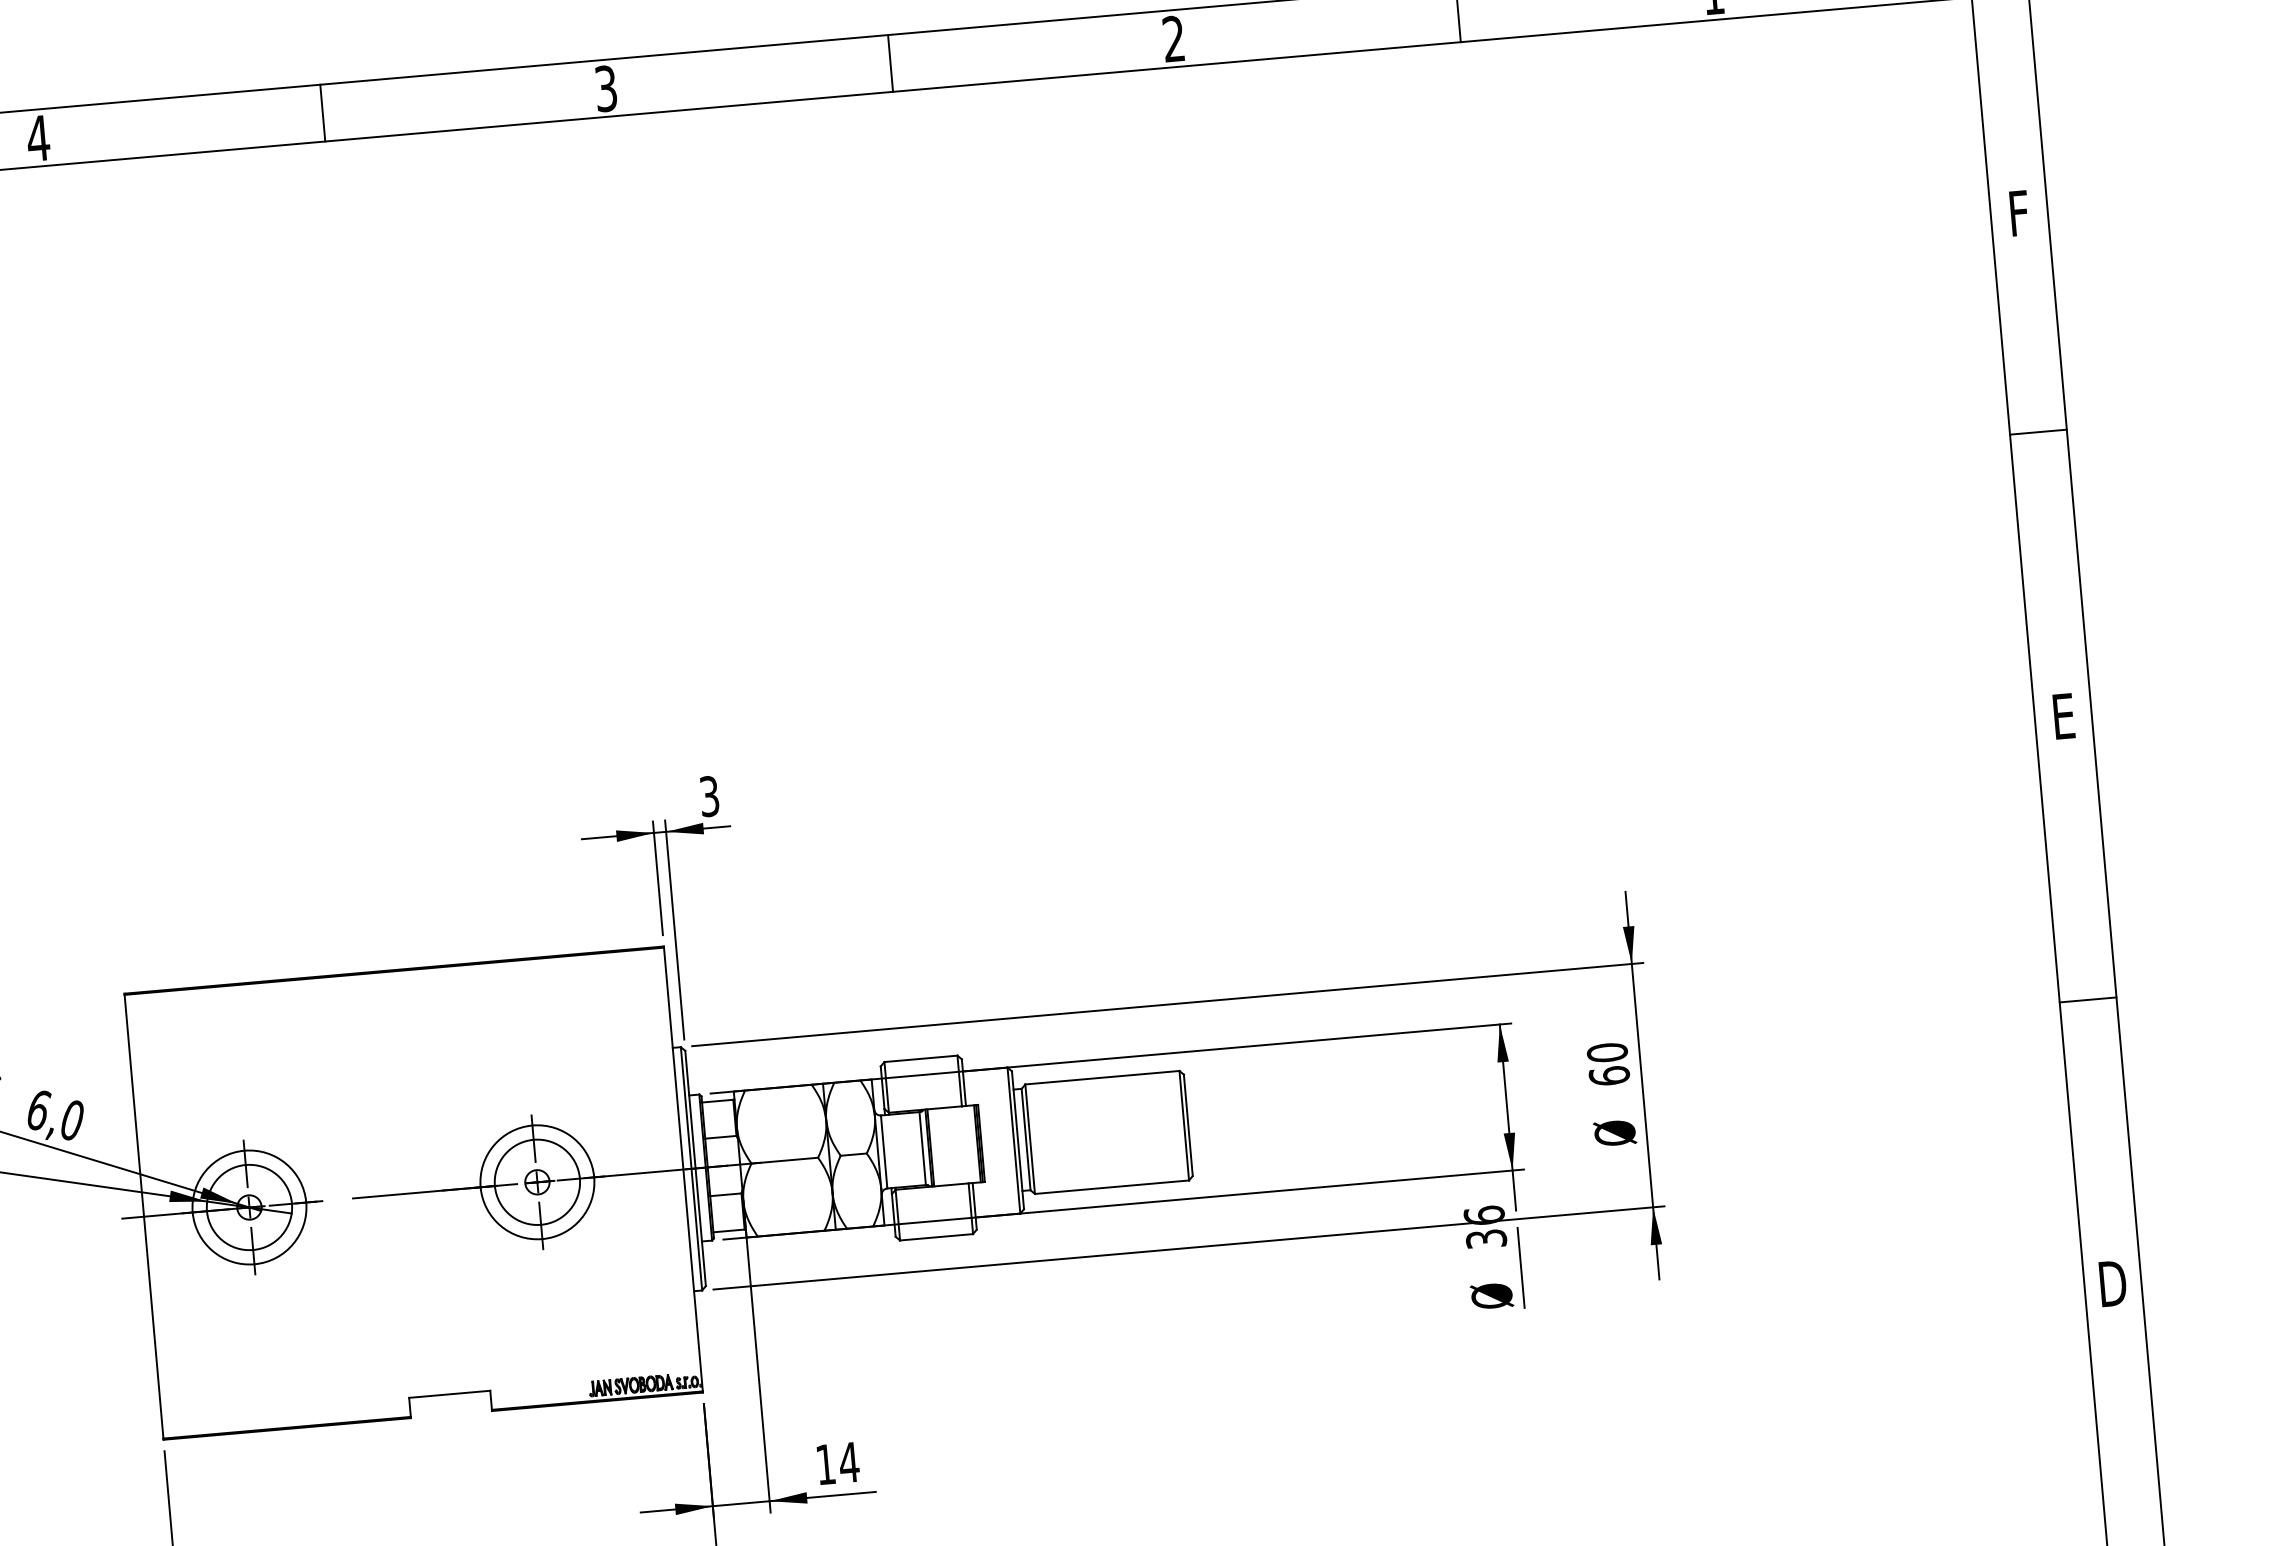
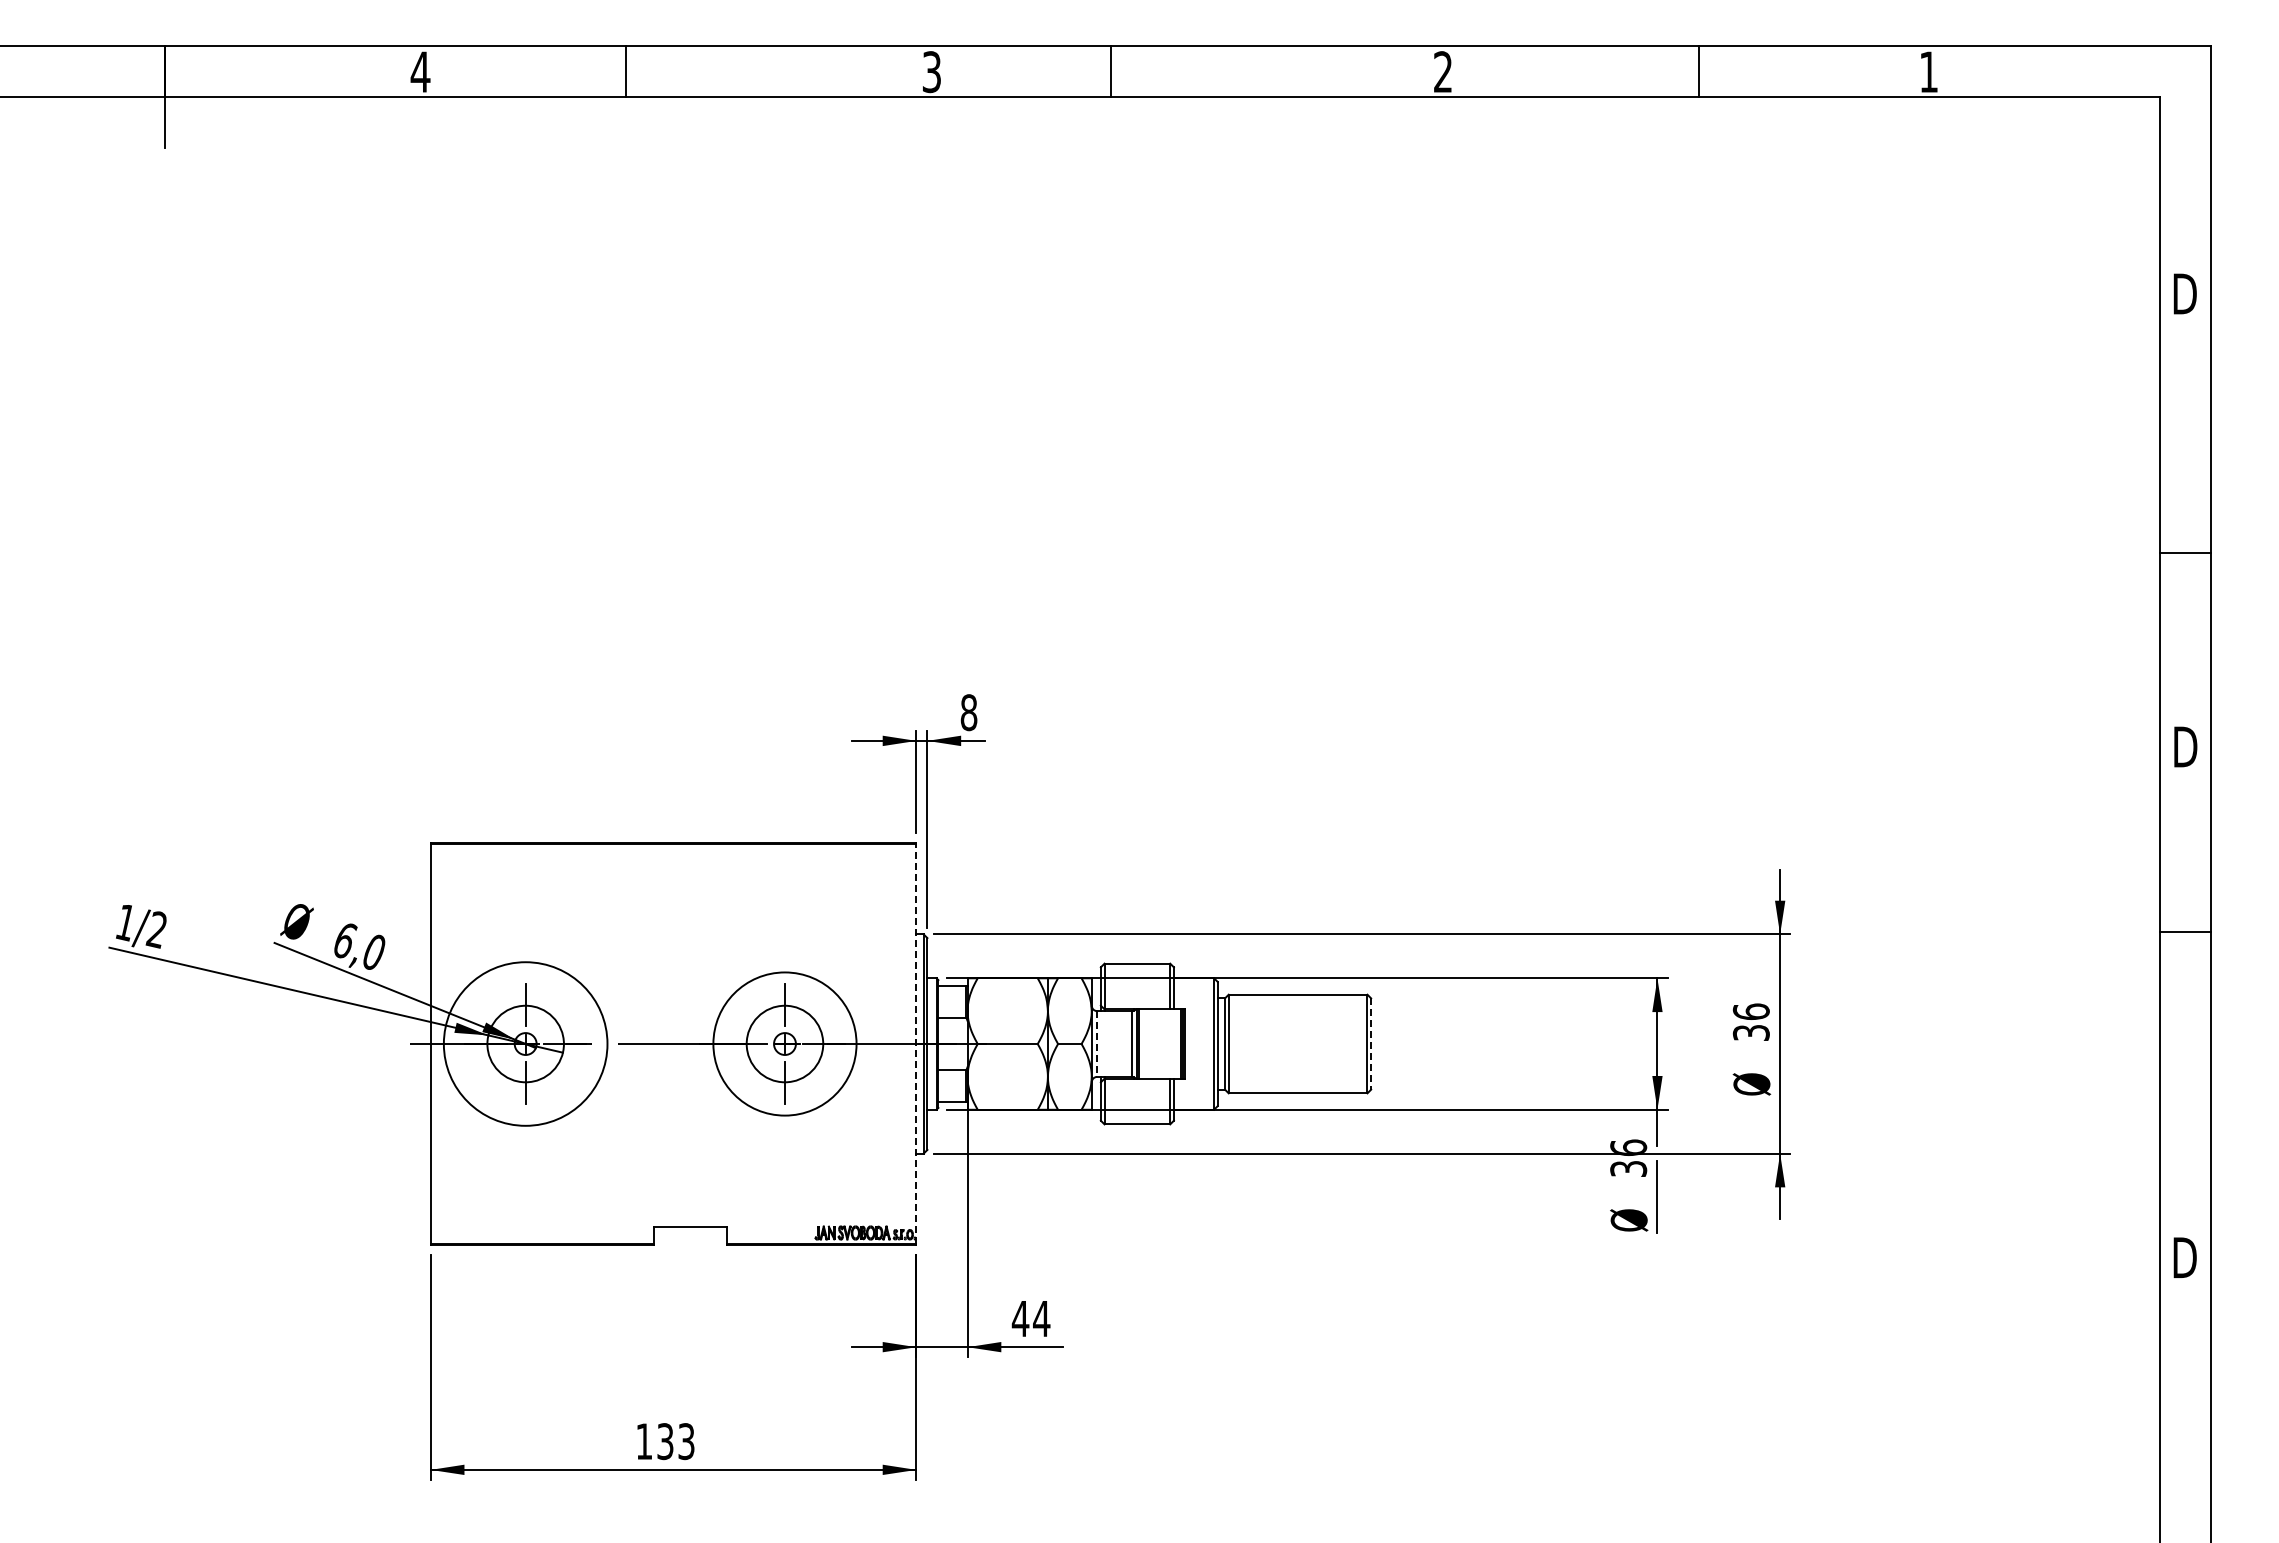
line: (891, 63) -> (1111, 71), moved
line: (322, 112) -> (625, 71), moved
text: (2018, 212) -> (2184, 293), F -> D
line: (2037, 431) -> (2184, 552), moved
text: (2063, 715) -> (2185, 746), E -> D
text: (709, 796) -> (968, 712), 3 -> 8
line: (2087, 1000) -> (2184, 932), moved
text: (1607, 1064) -> (1750, 1022), 60 -> 36
line: (1188, 1125) -> (1371, 1044), solid -> dashed
line: (884, 1152) -> (1097, 1044), solid -> dashed
line: (683, 1170) -> (916, 1044), solid -> dashed
circle: (536, 1181) -> (784, 1043), size x1.4
circle: (249, 1206) -> (525, 1043), size x1.6
text: (825, 1464) -> (1020, 1318), 14 -> 44

